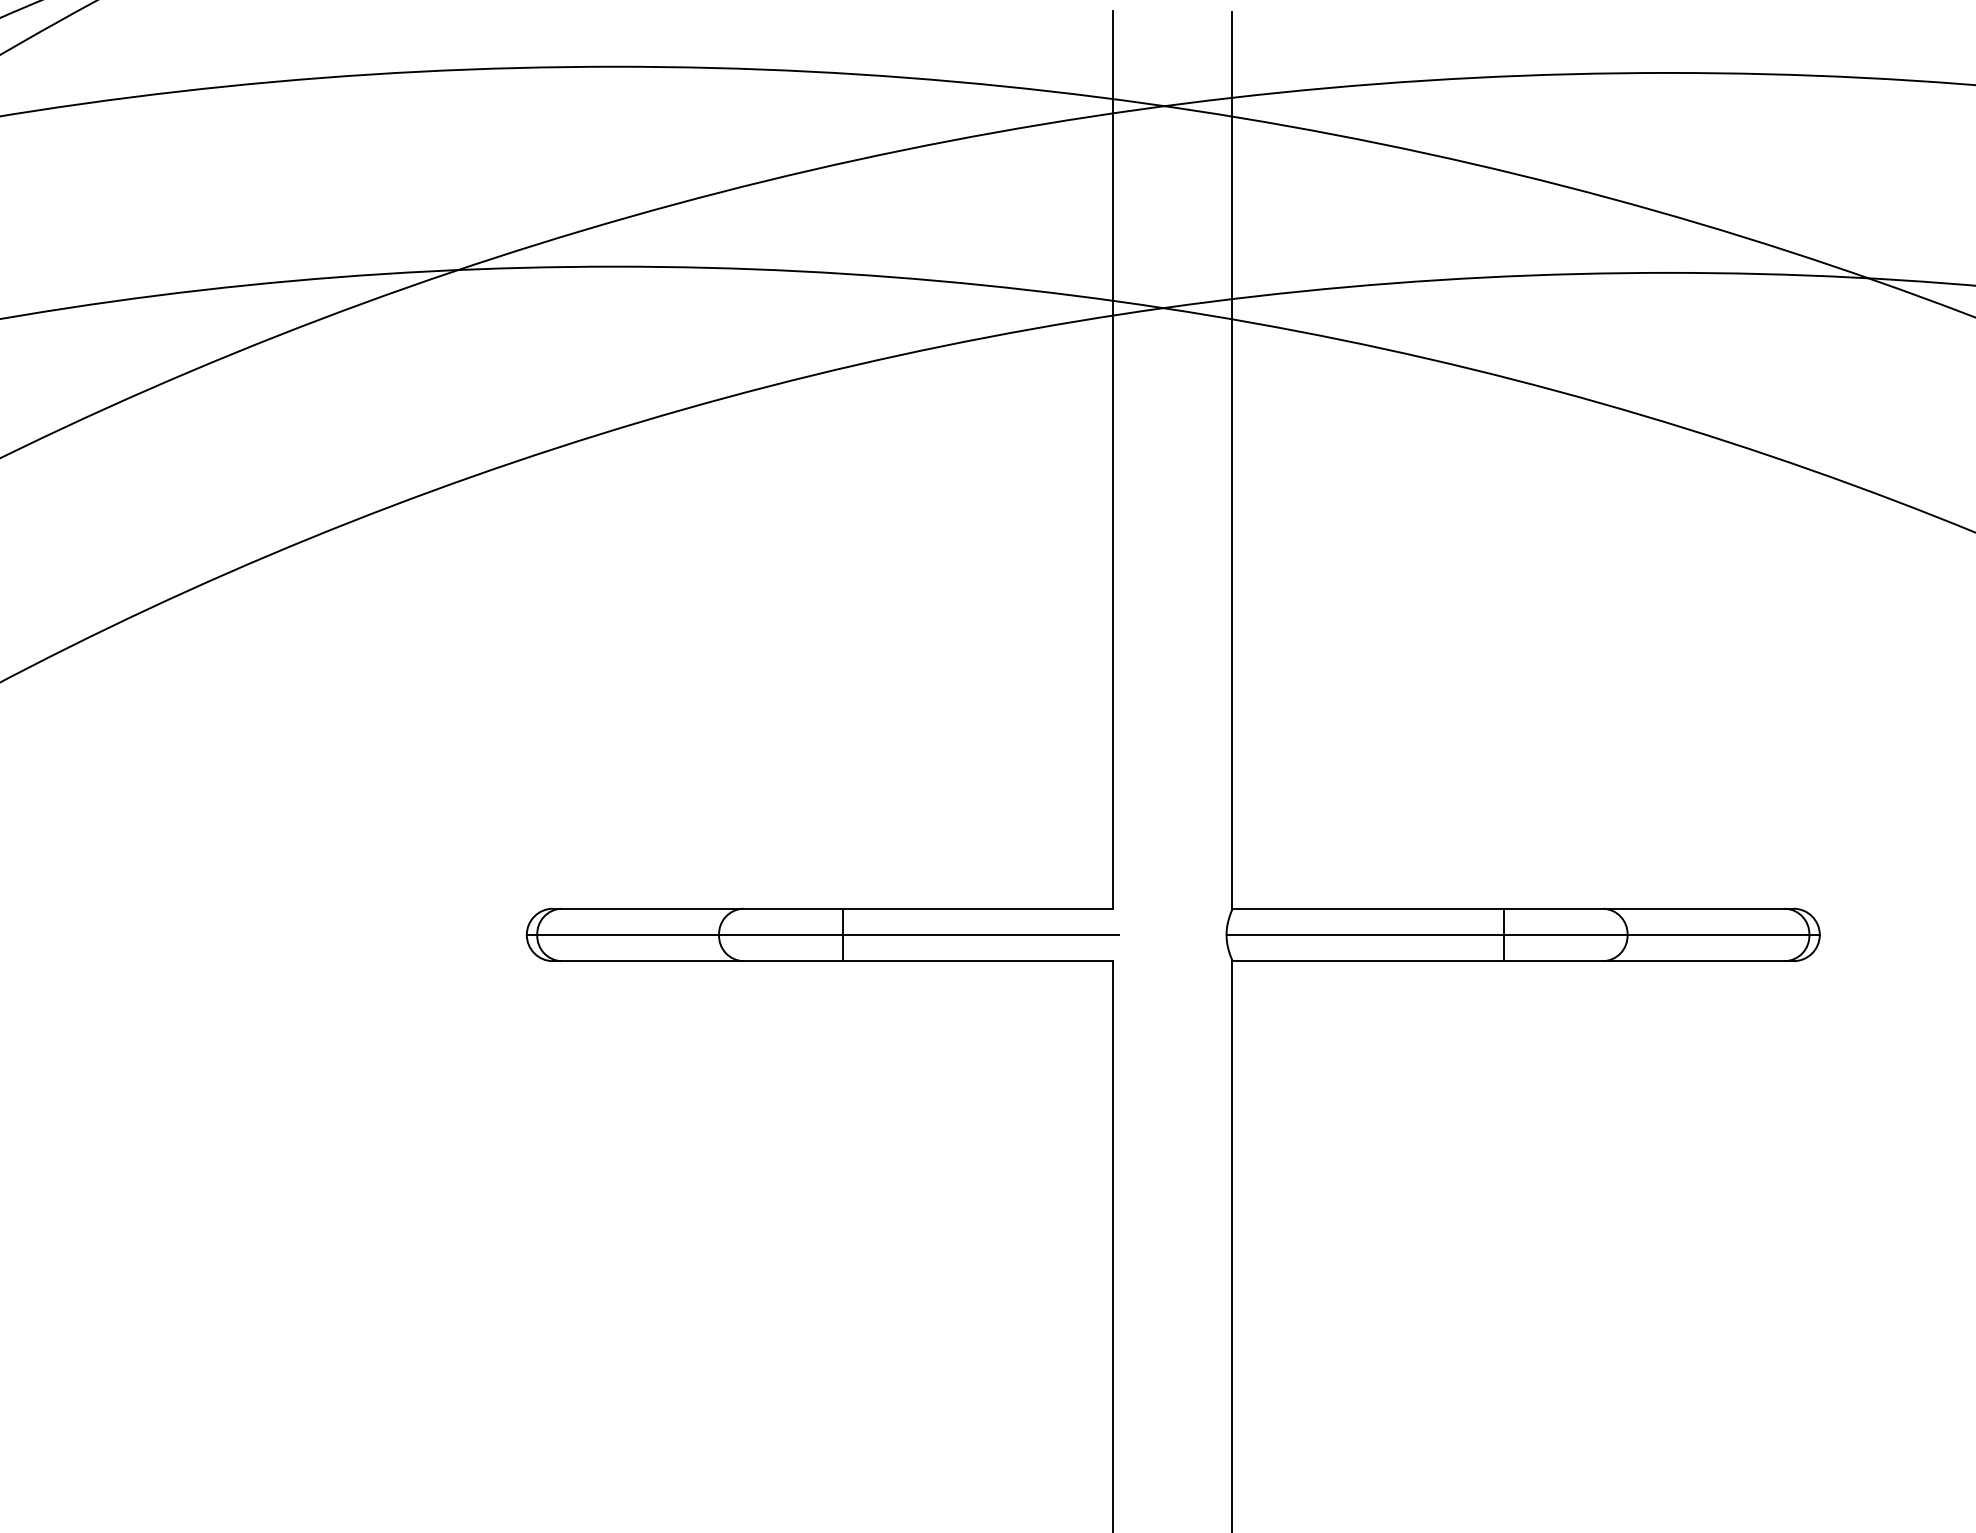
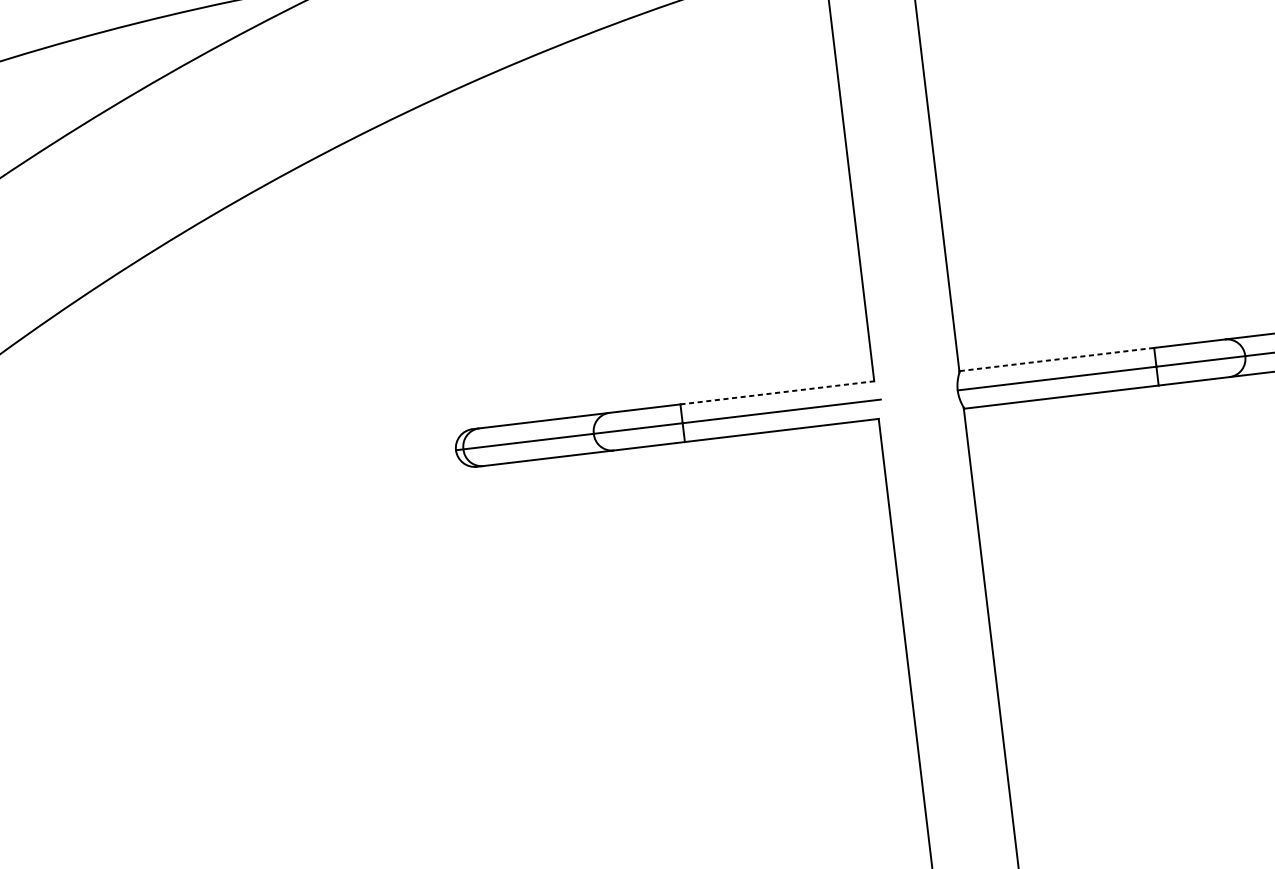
line: (978, 908) -> (777, 392), solid -> dashed
line: (1368, 908) -> (1057, 359), solid -> dashed

